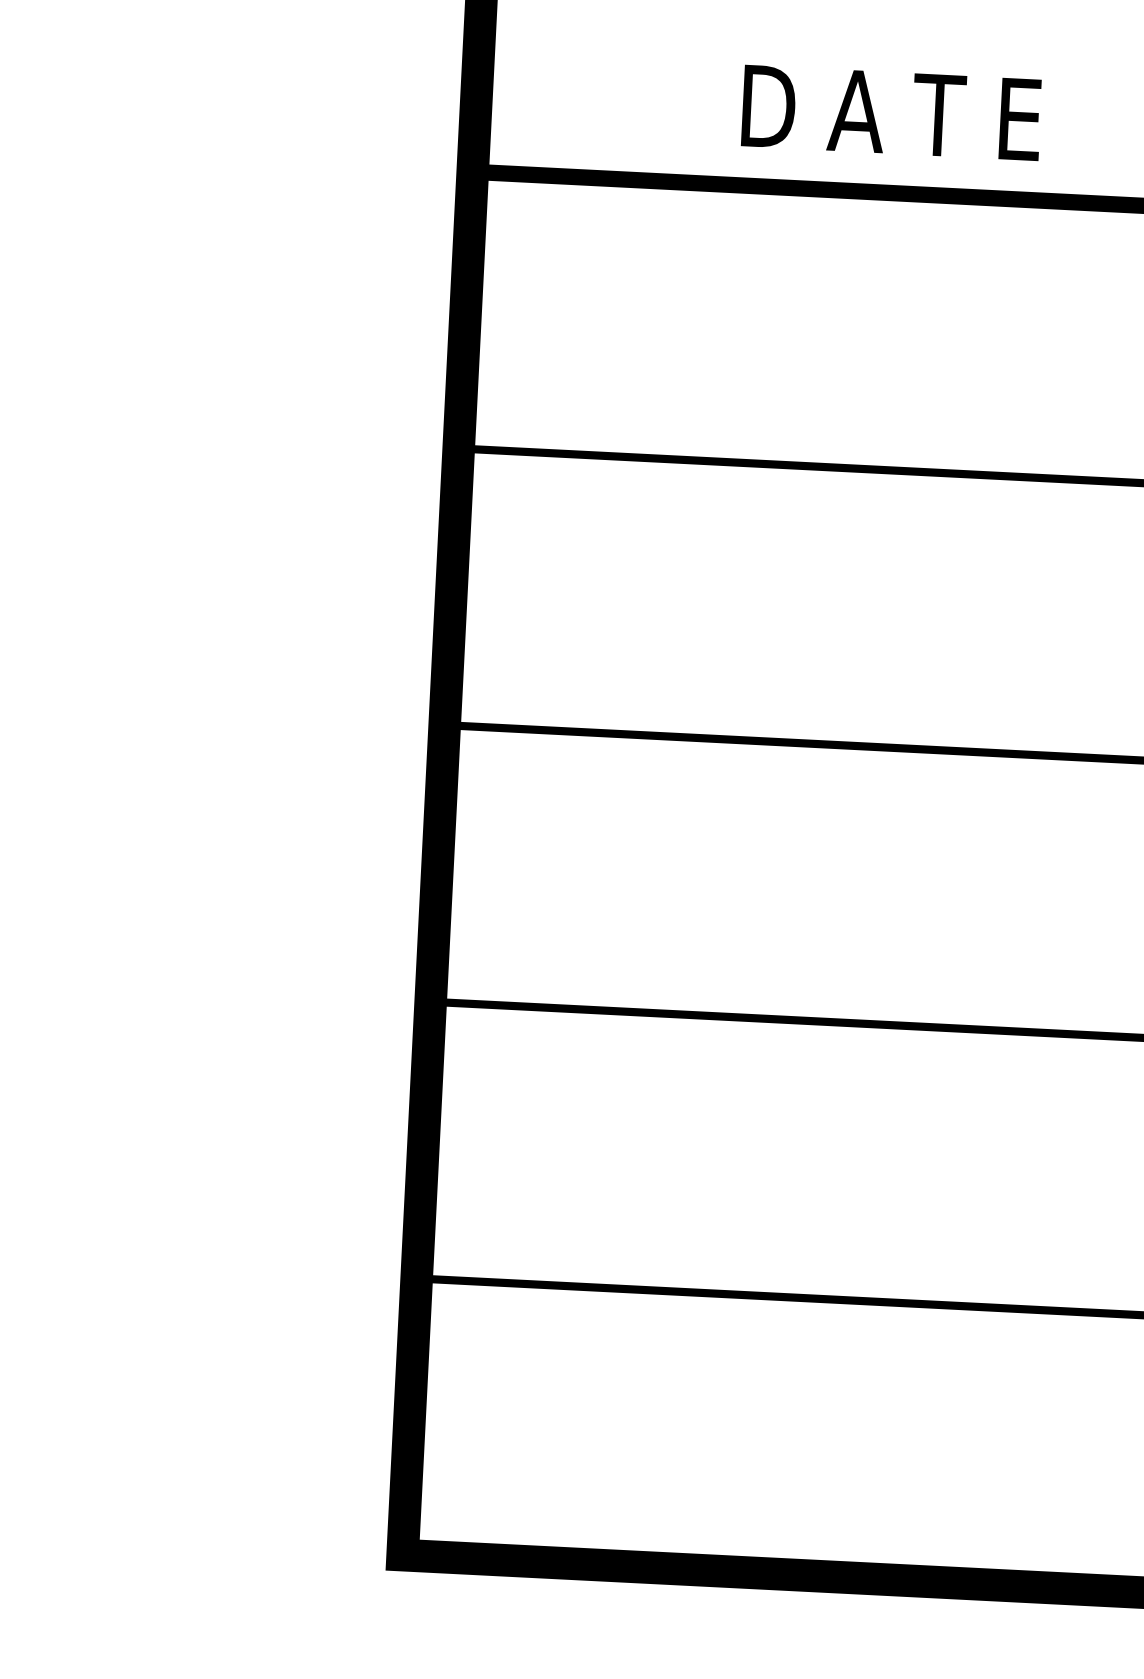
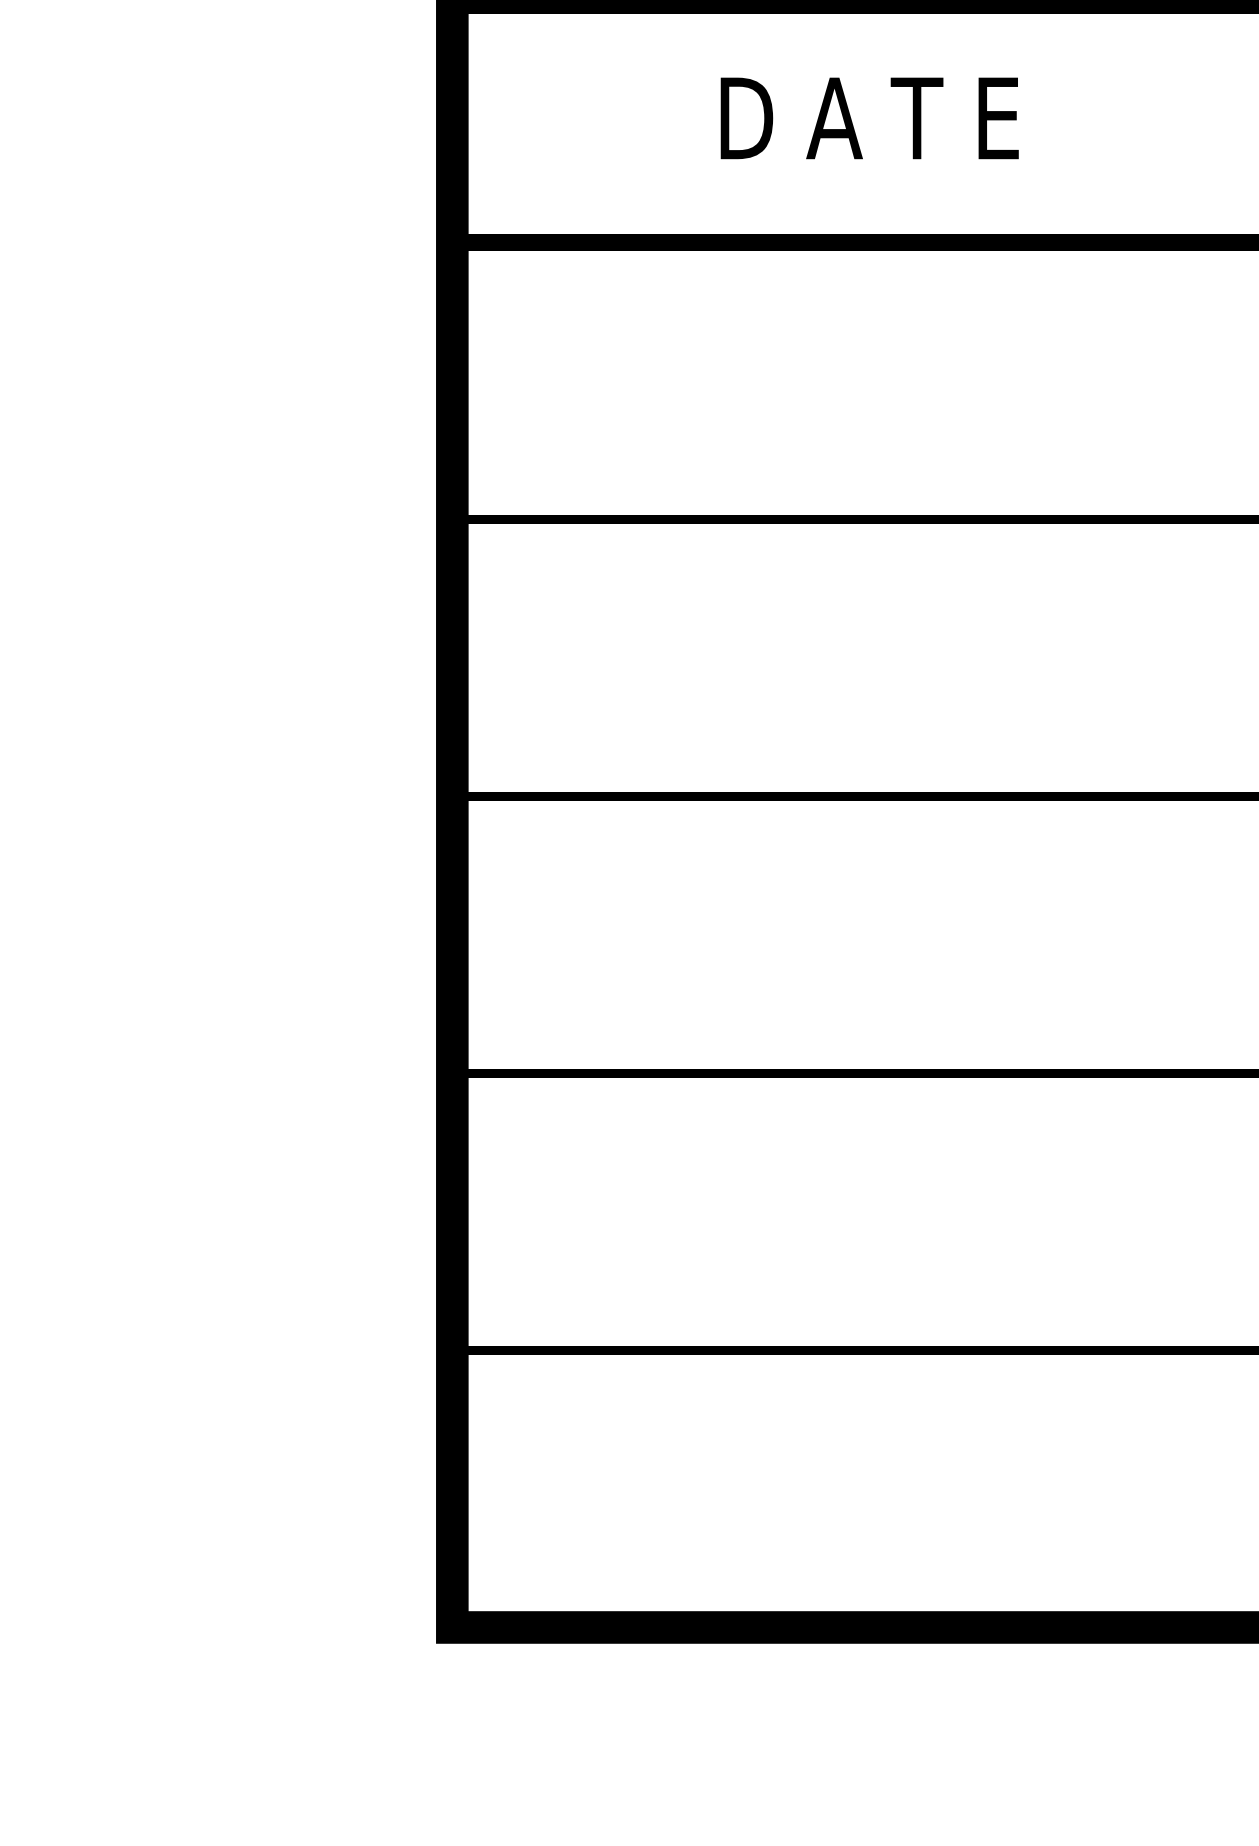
text: (891, 113) -> (869, 118), moved

